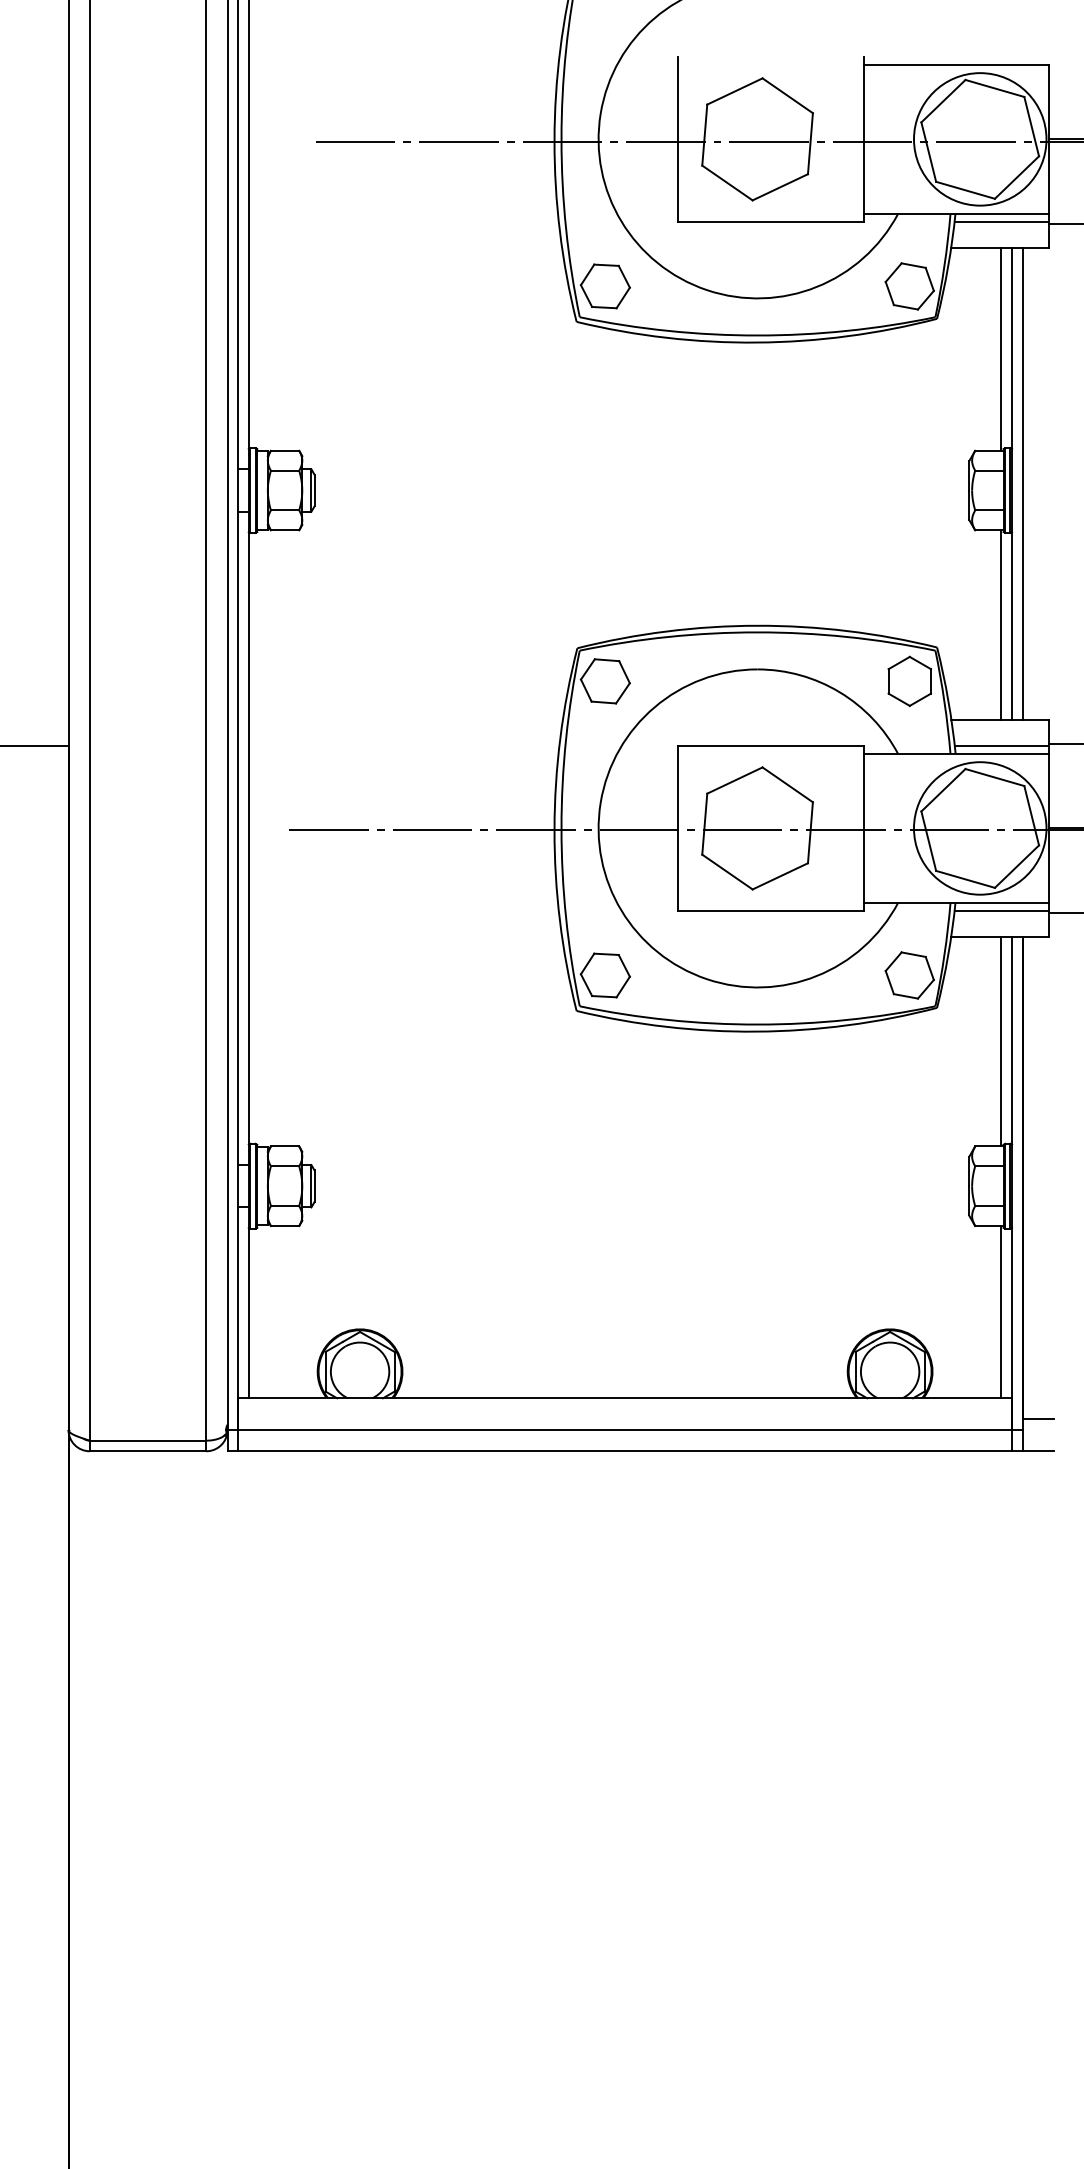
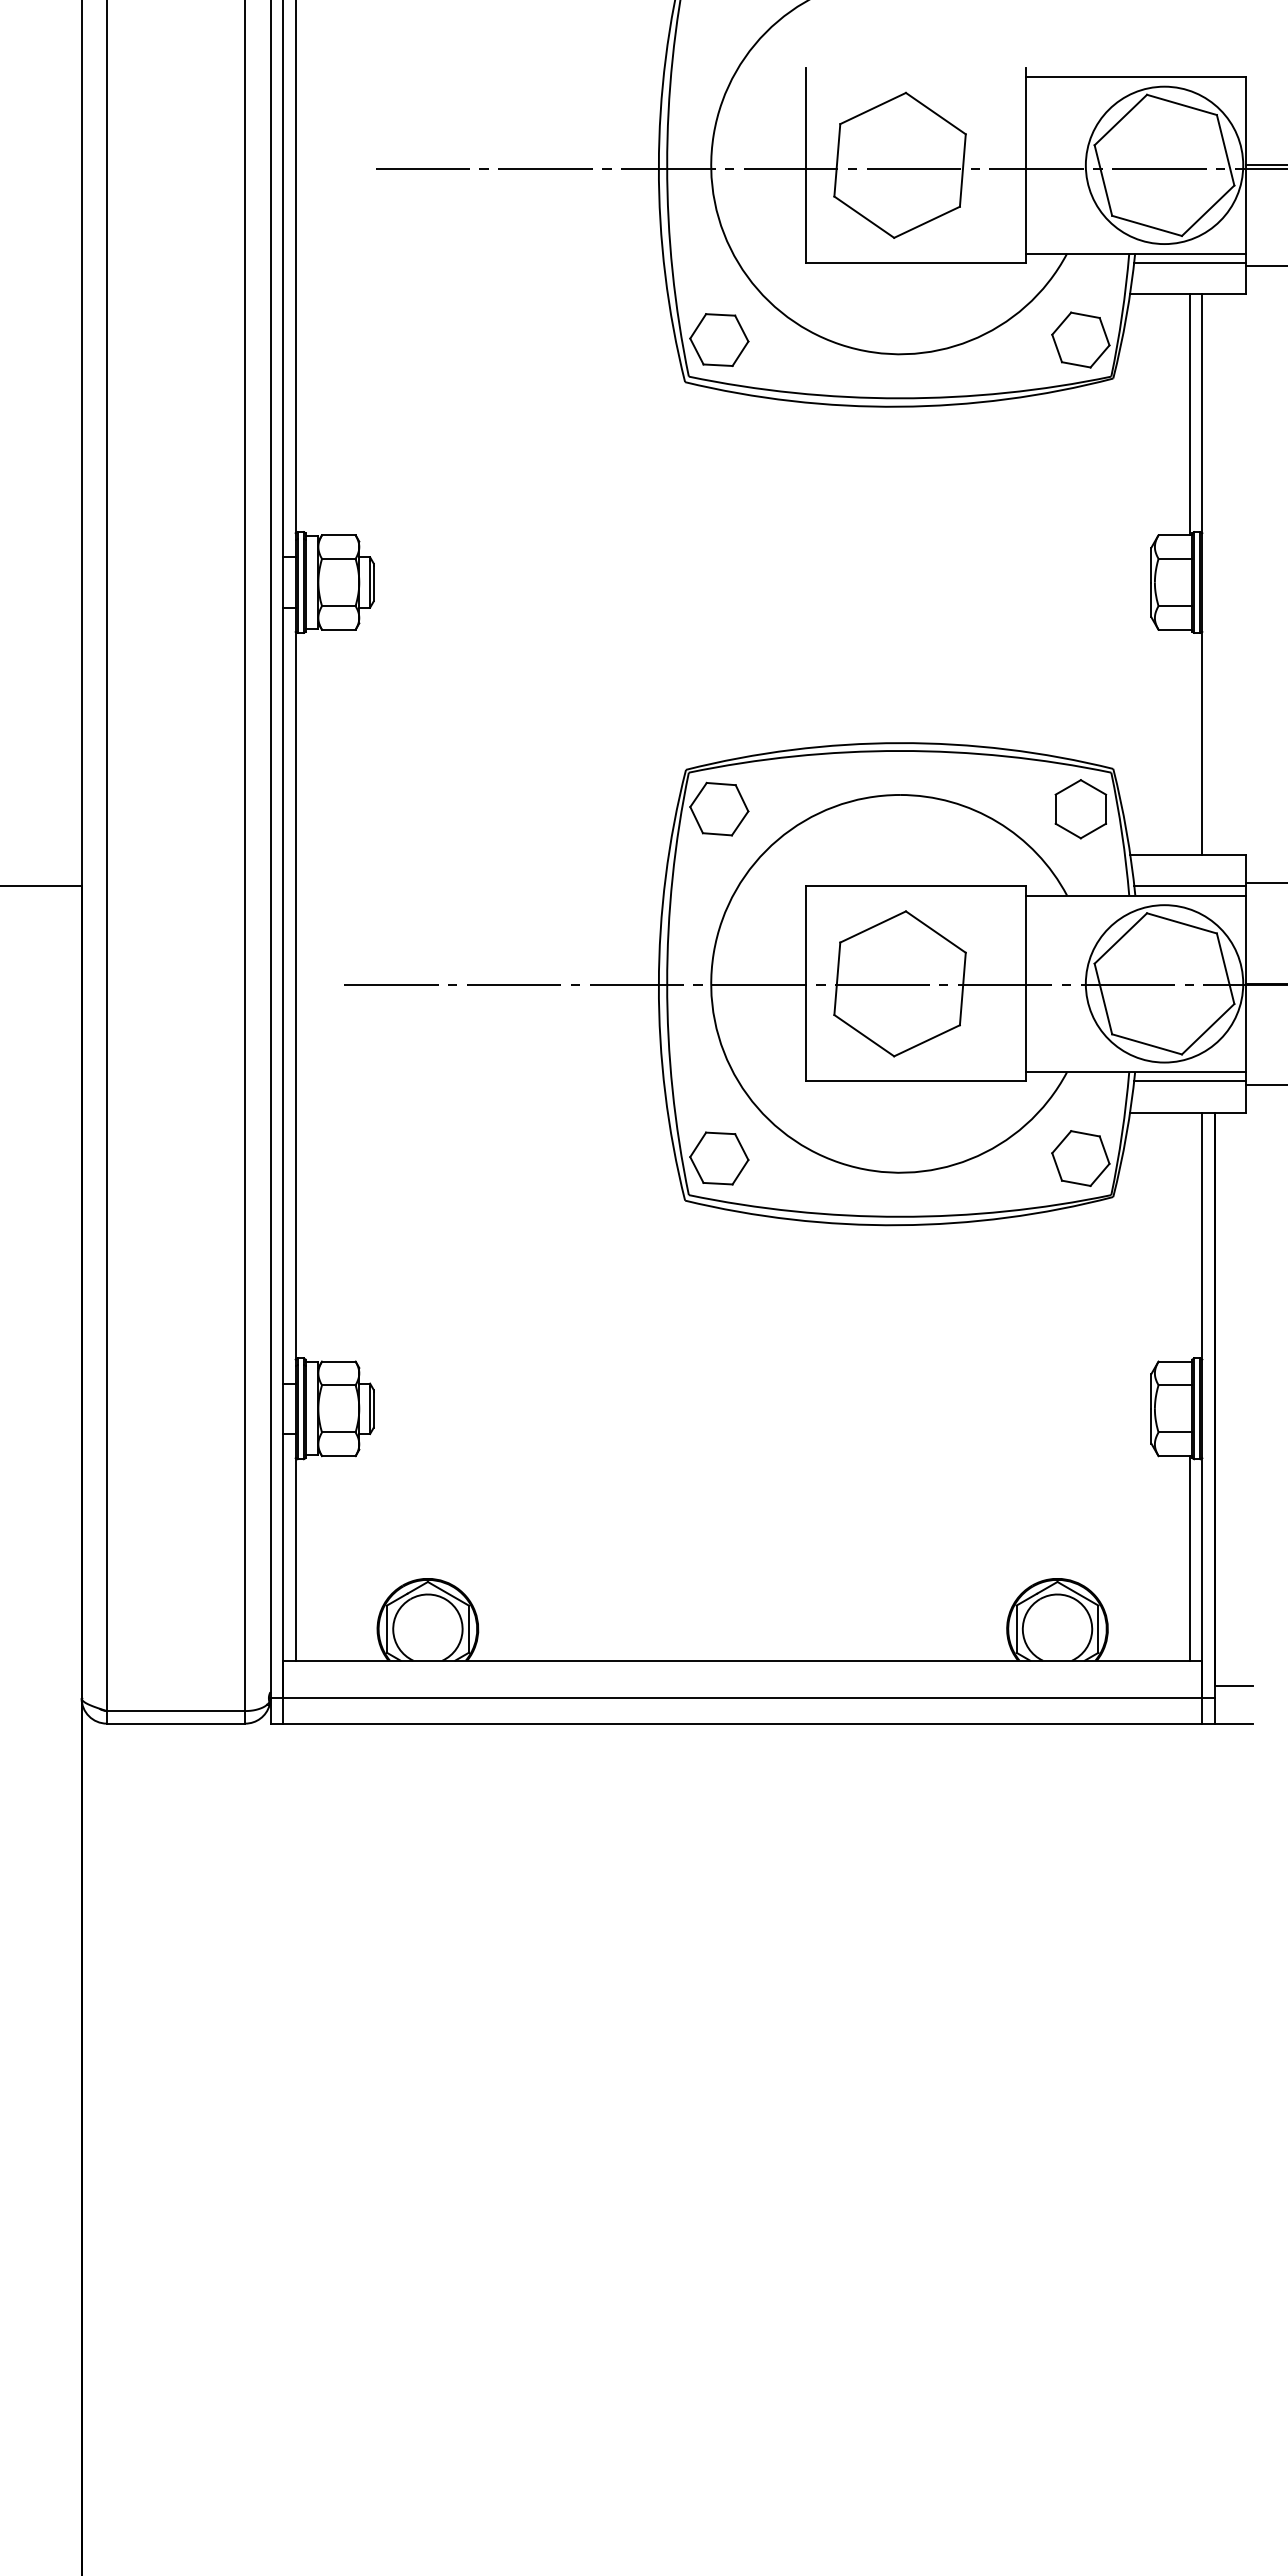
line: (1022, 483) -> (1214, 574), removed
line: (1001, 624) -> (1189, 741), removed
line: (1001, 1041) -> (1189, 1236), removed

